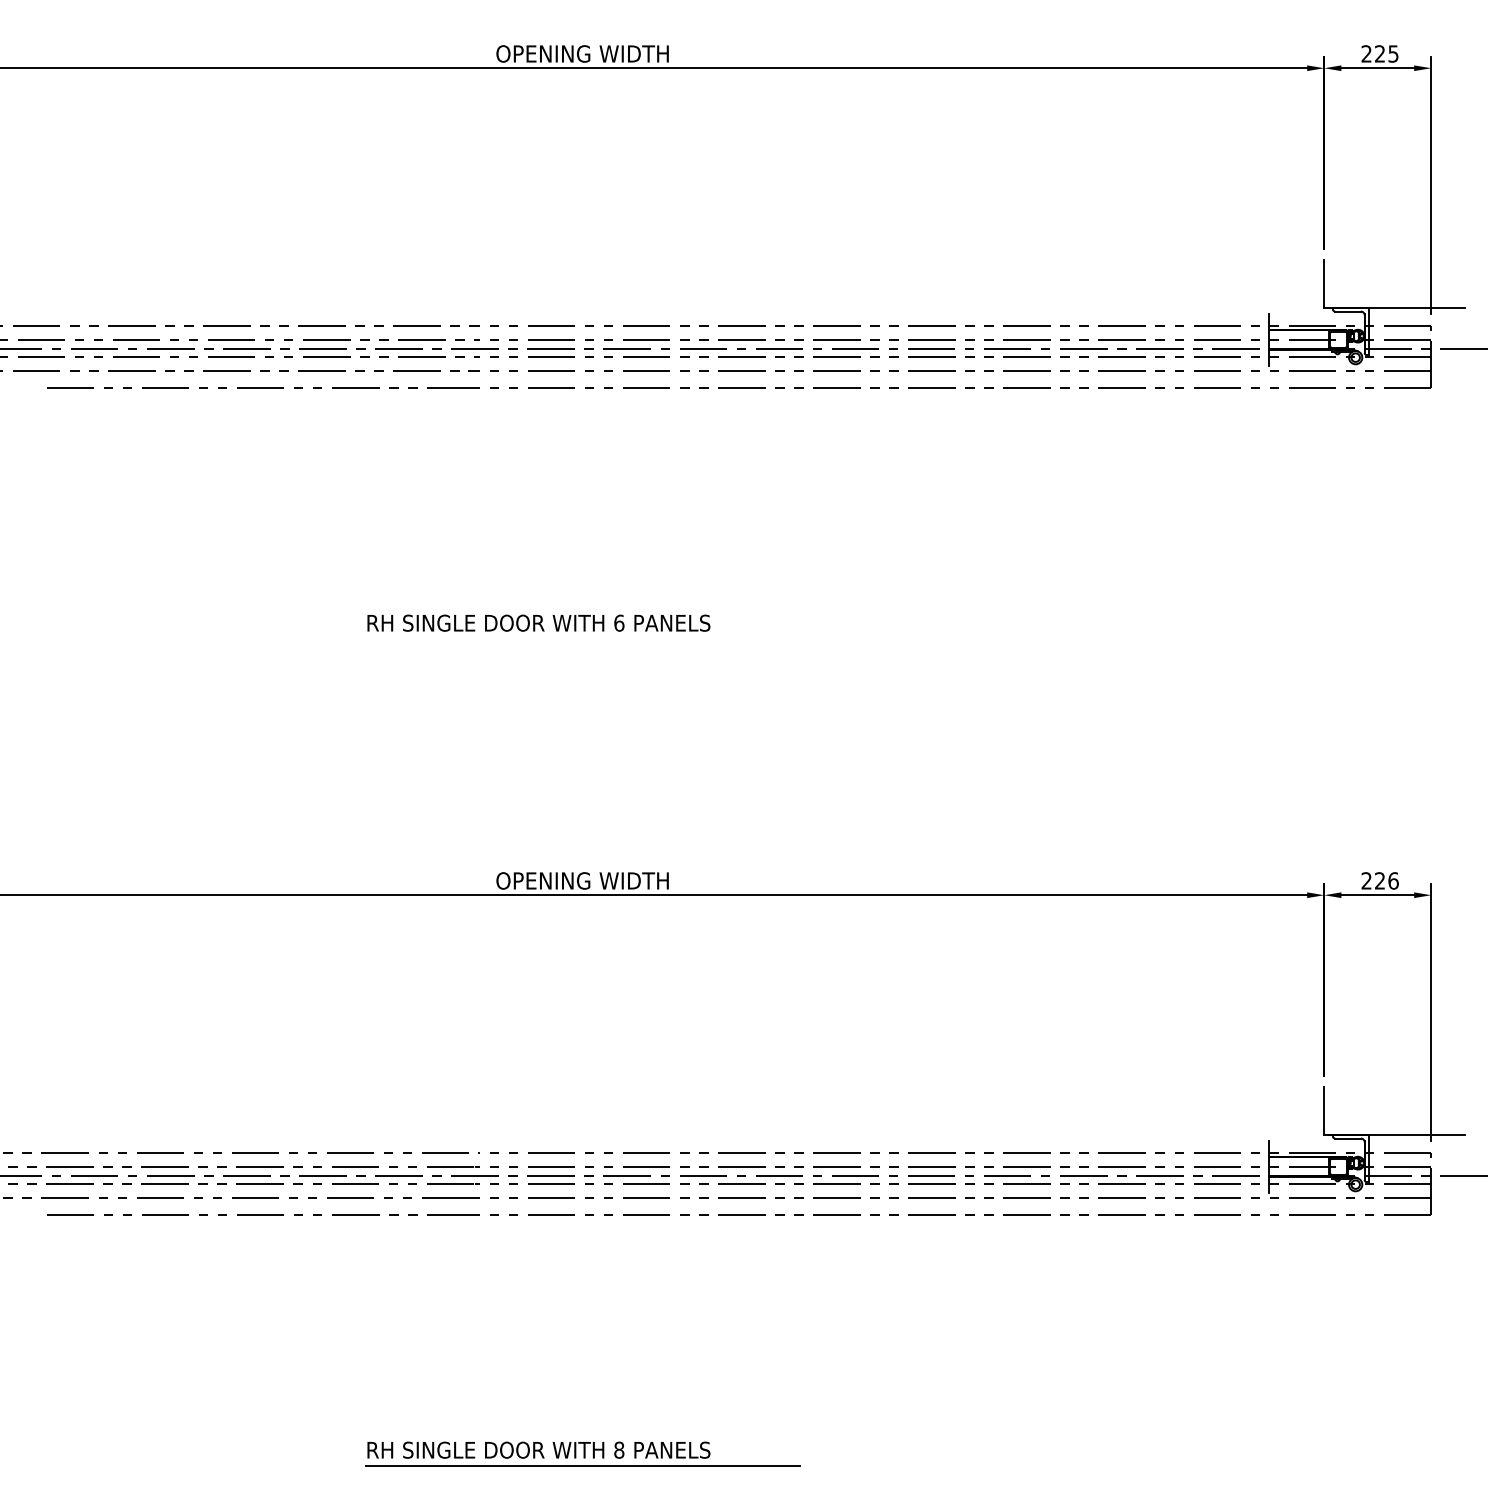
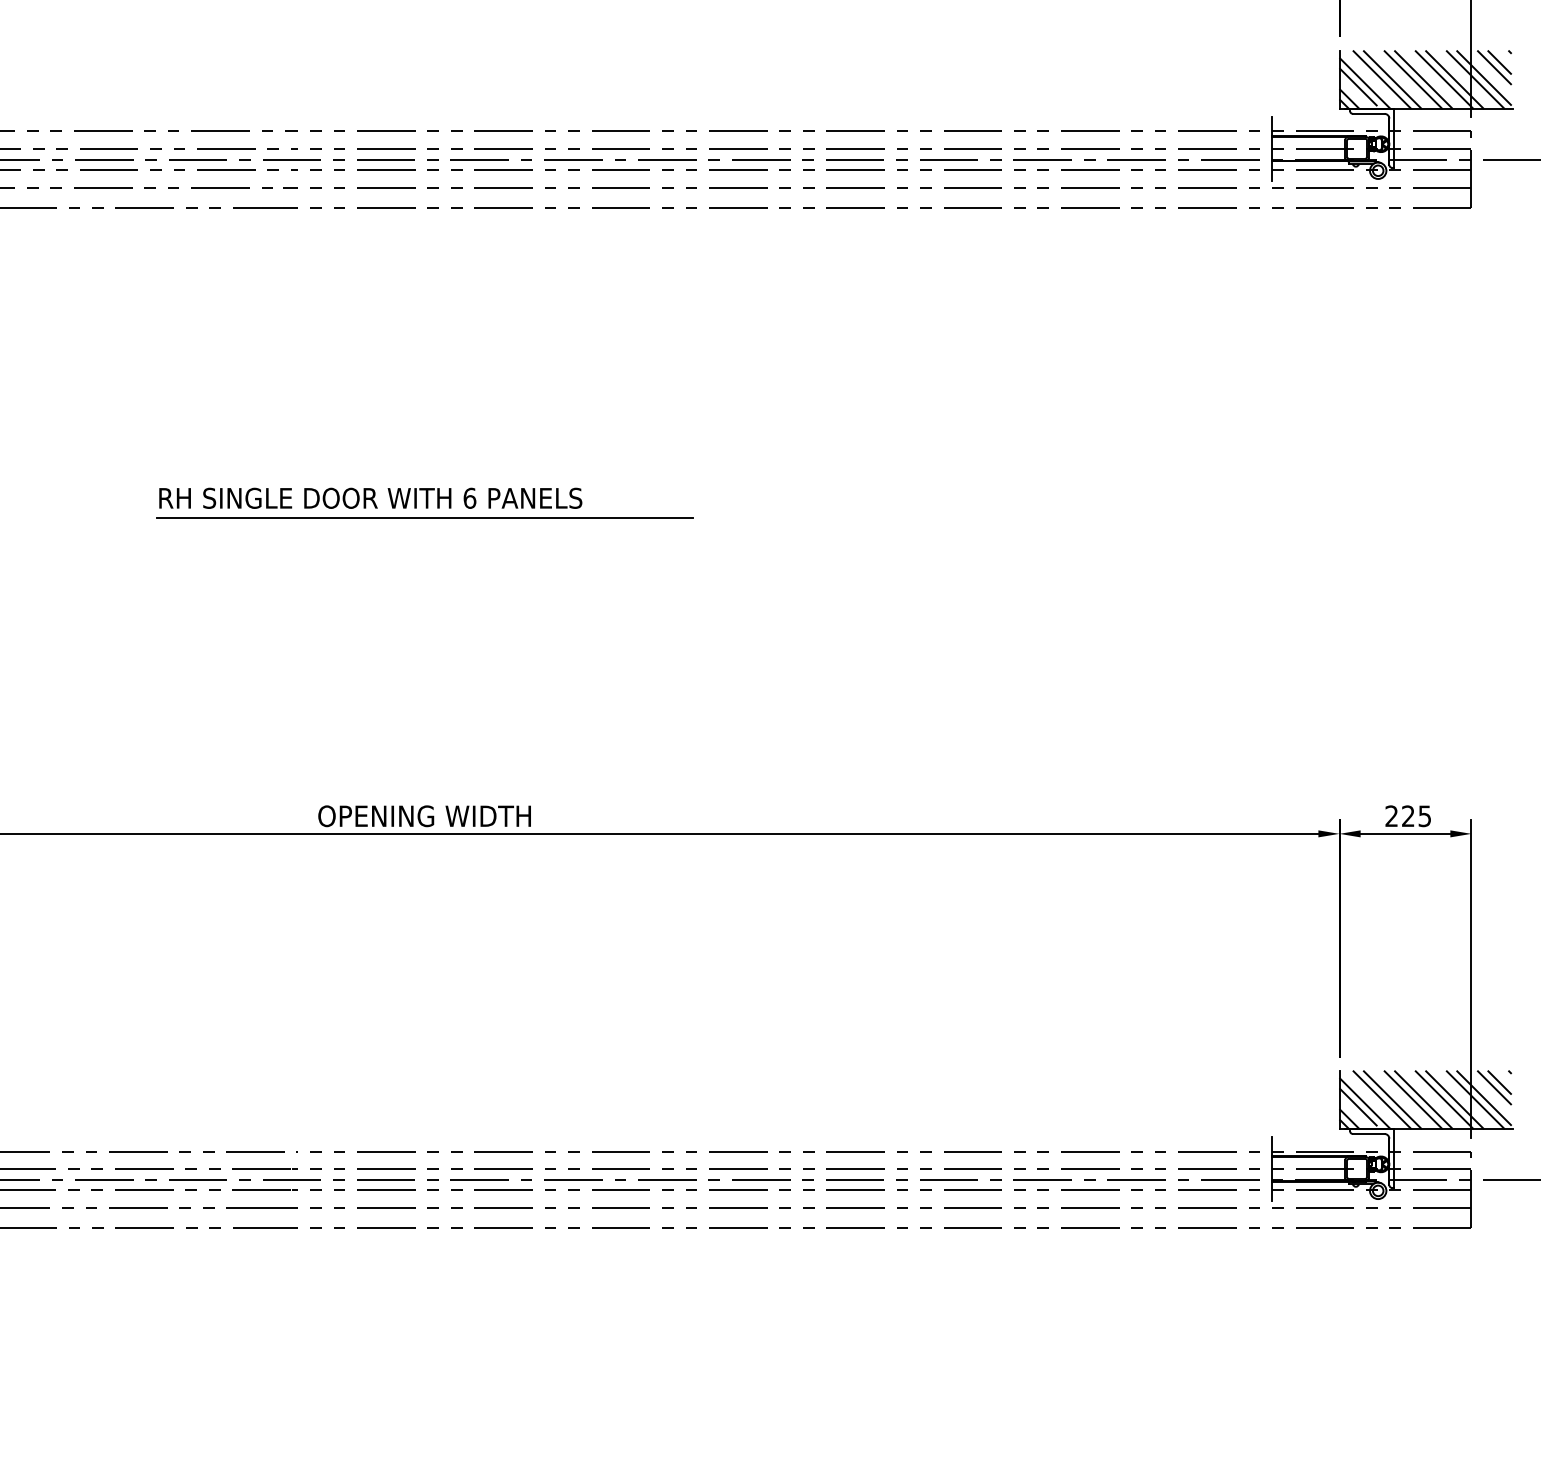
hatch: (1393, 283) -> (1424, 79), added
line: (582, 639) -> (424, 518), added
text: (1393, 880) -> (1424, 815), 226 -> 225
hatch: (1393, 1110) -> (1424, 1099), added

